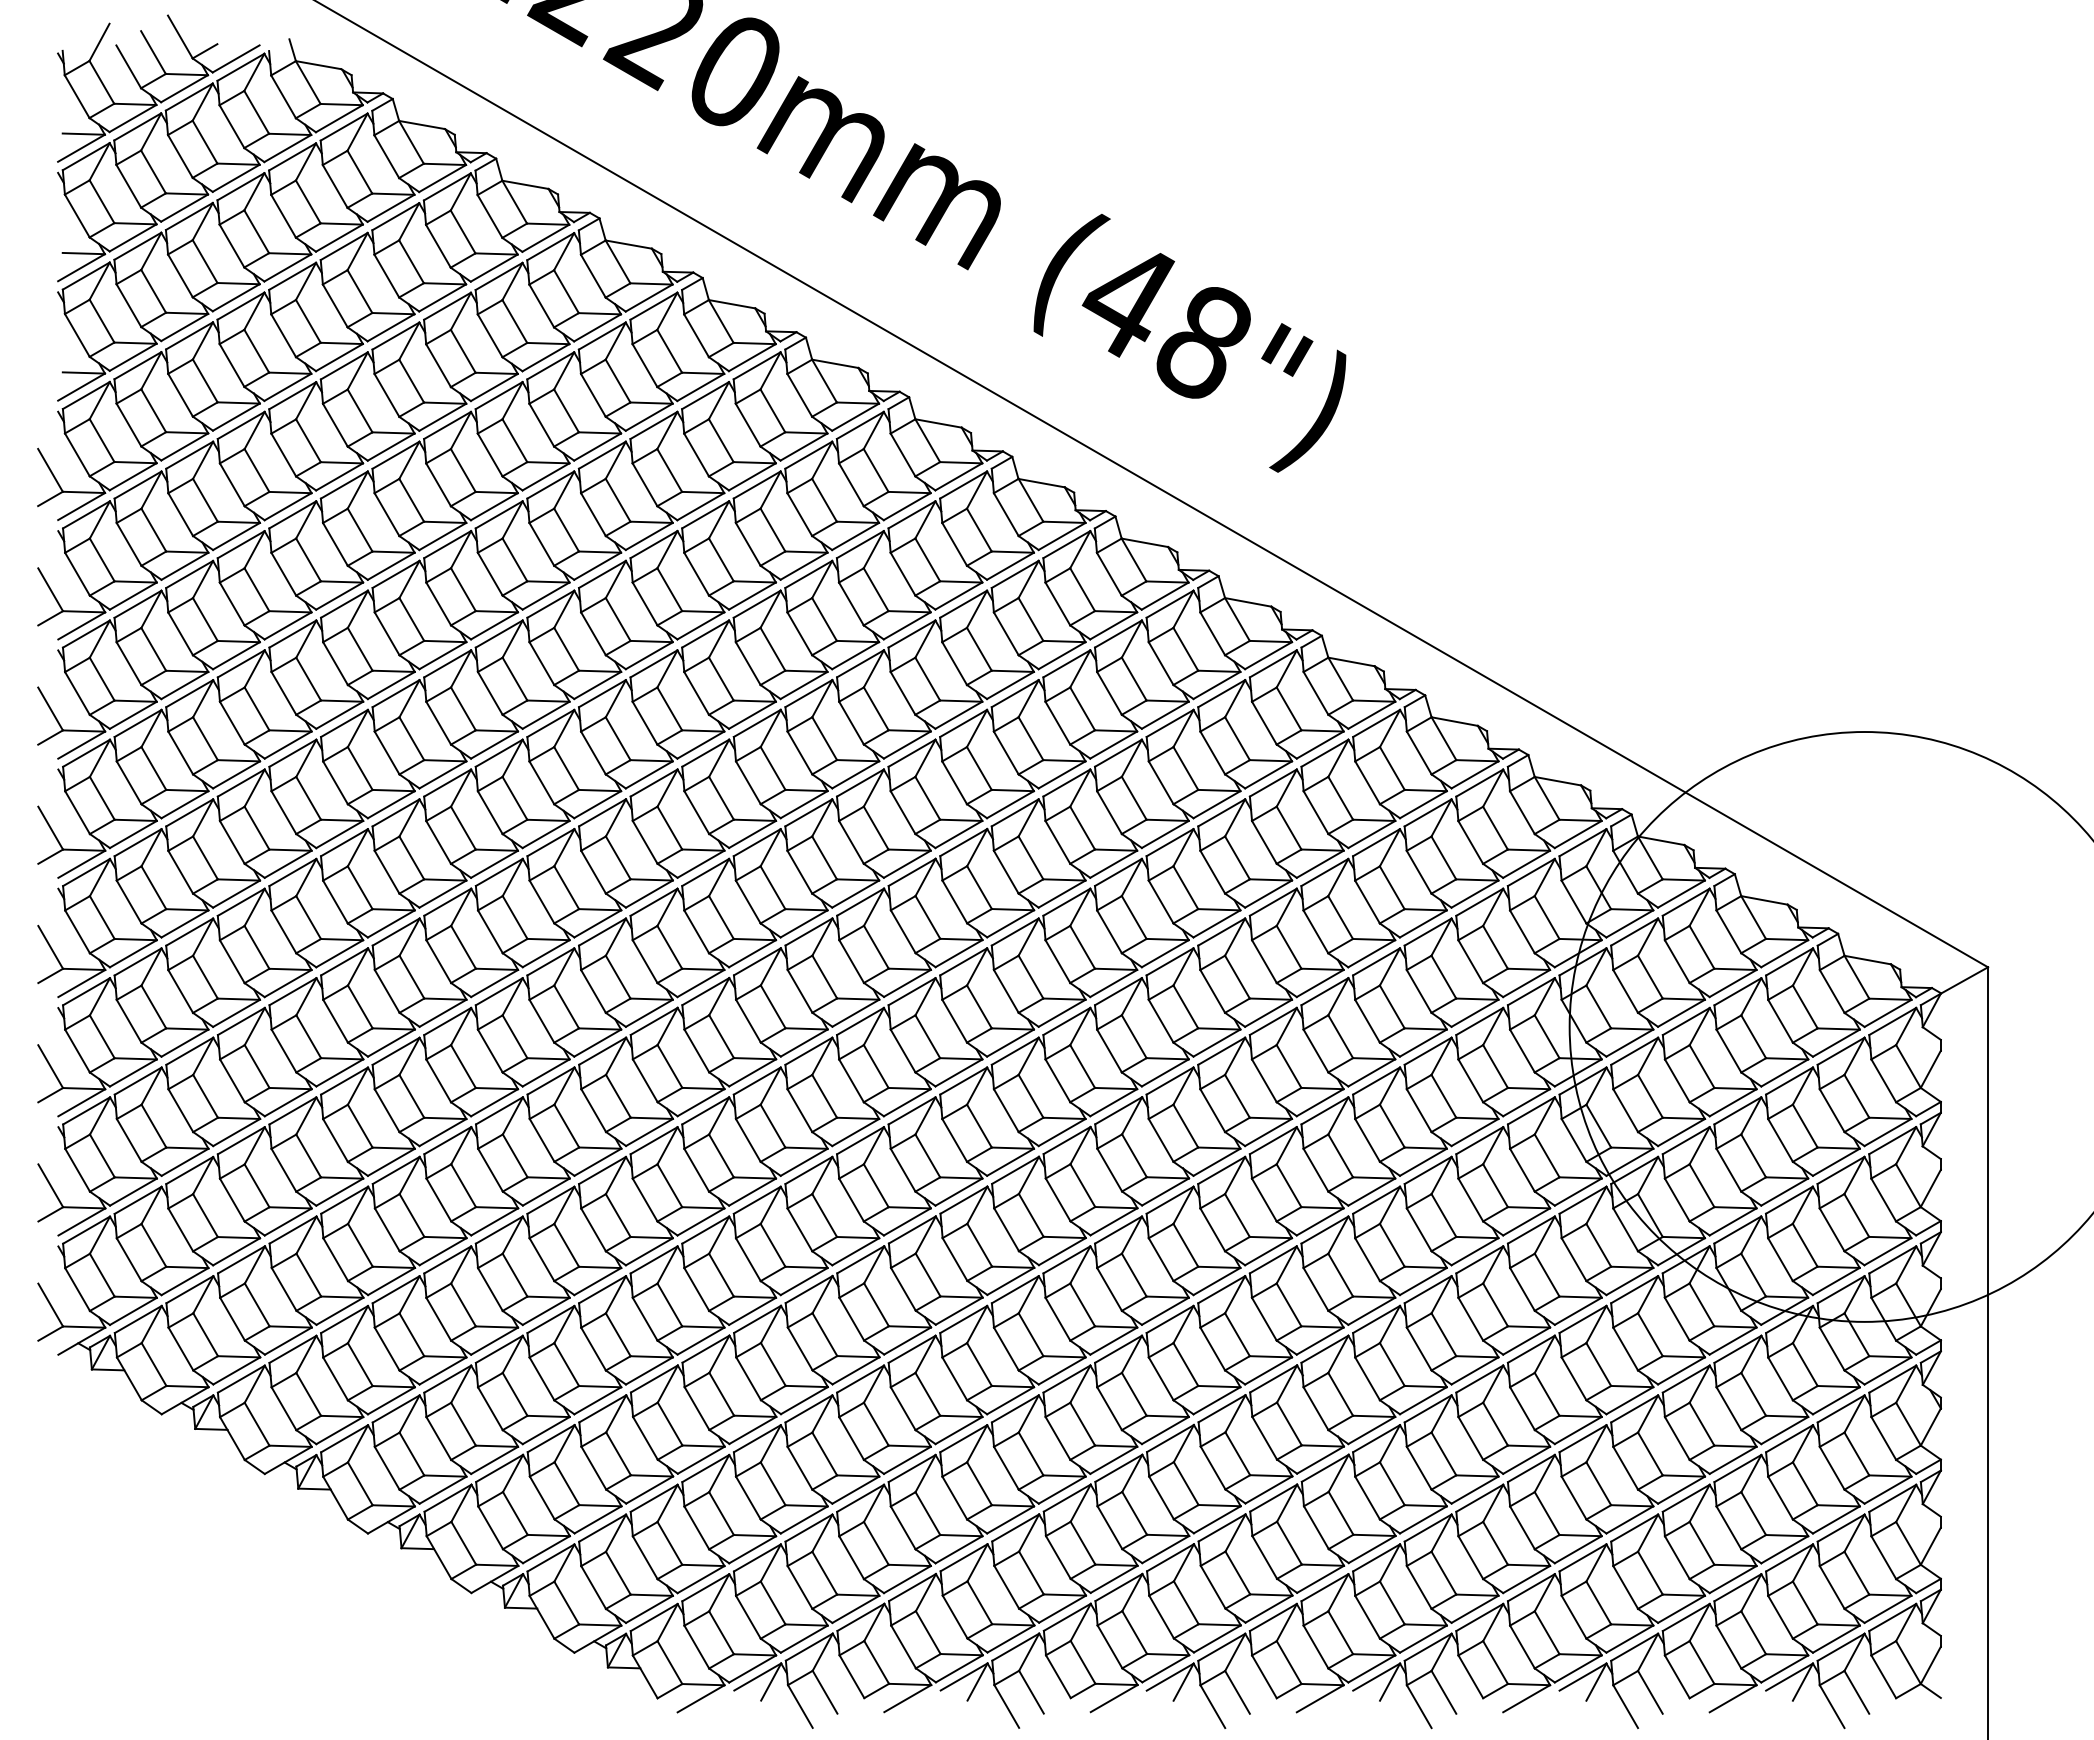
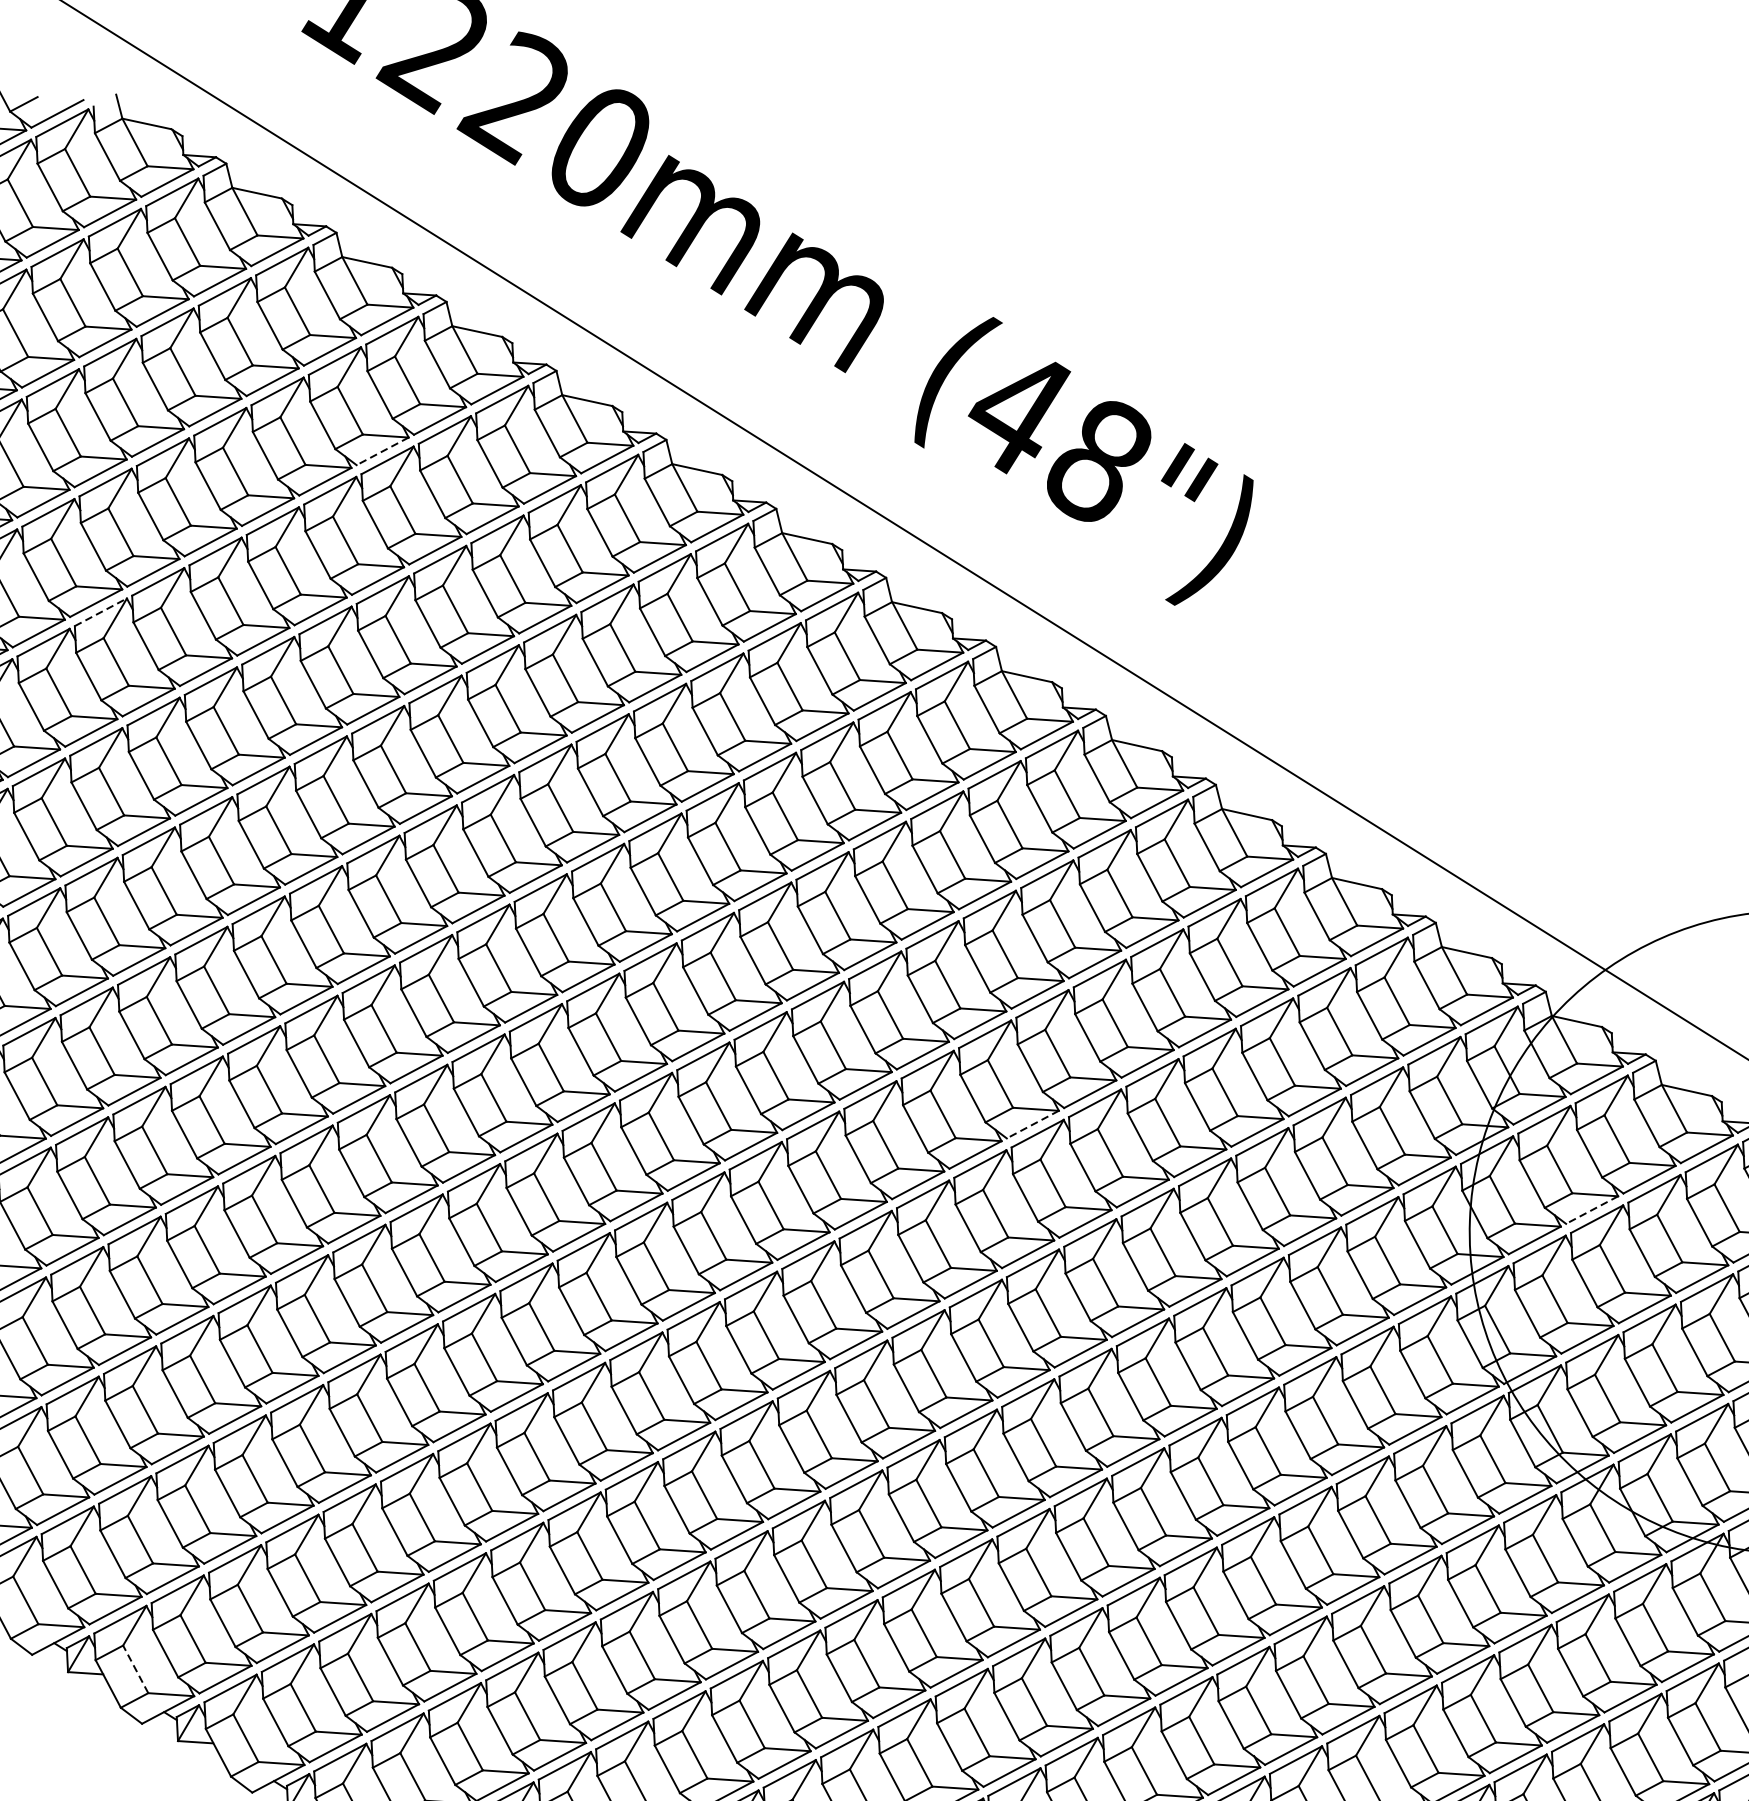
line: (545, 357) -> (382, 451), solid -> dashed
line: (293, 514) -> (101, 611), solid -> dashed
line: (1164, 953) -> (1031, 1124), solid -> dashed
line: (1681, 1013) -> (1592, 1210), solid -> dashed
line: (360, 1483) -> (135, 1669), solid -> dashed

